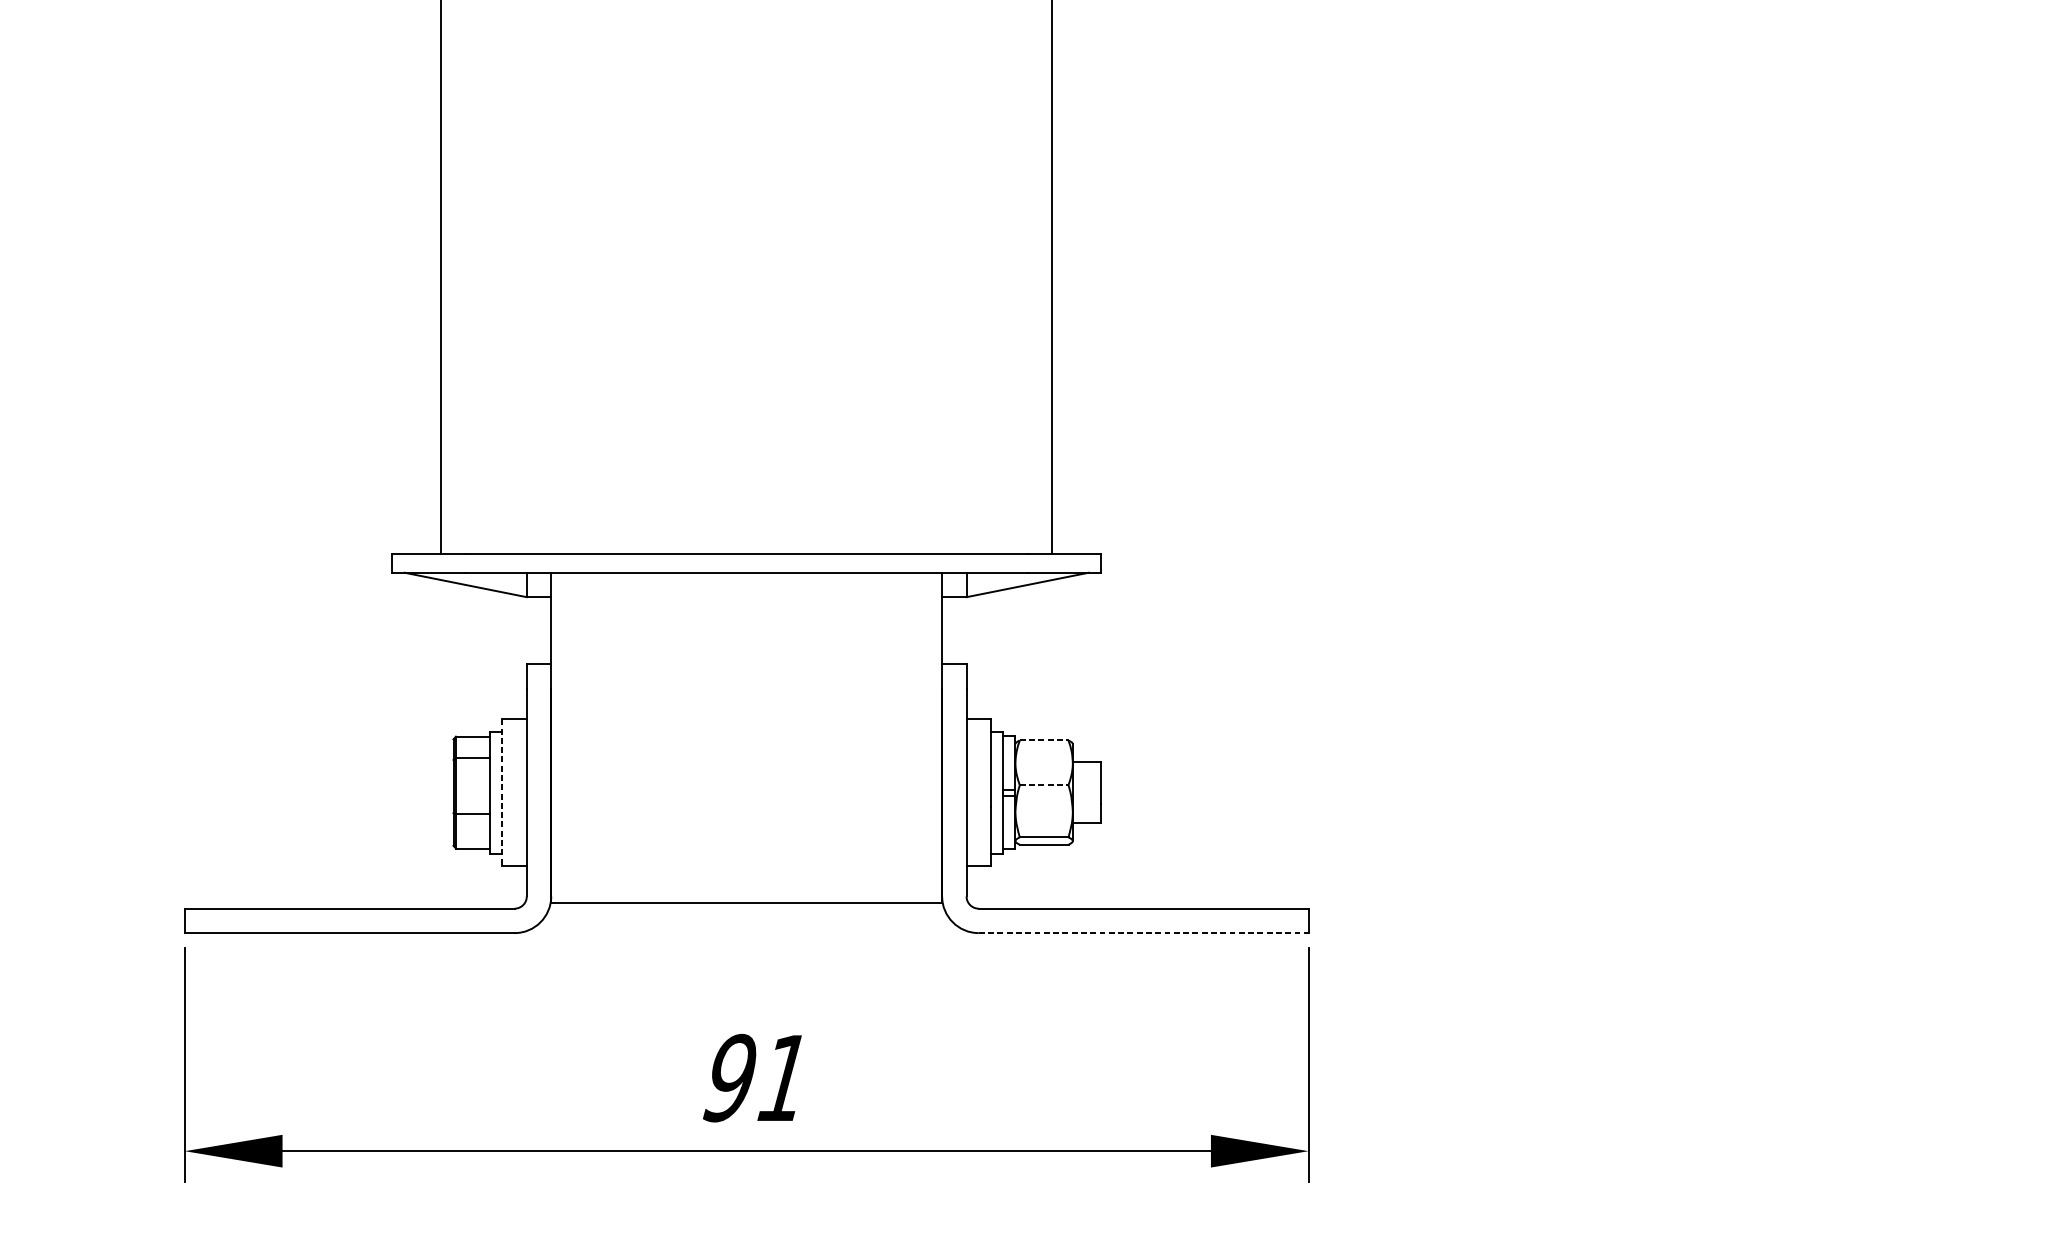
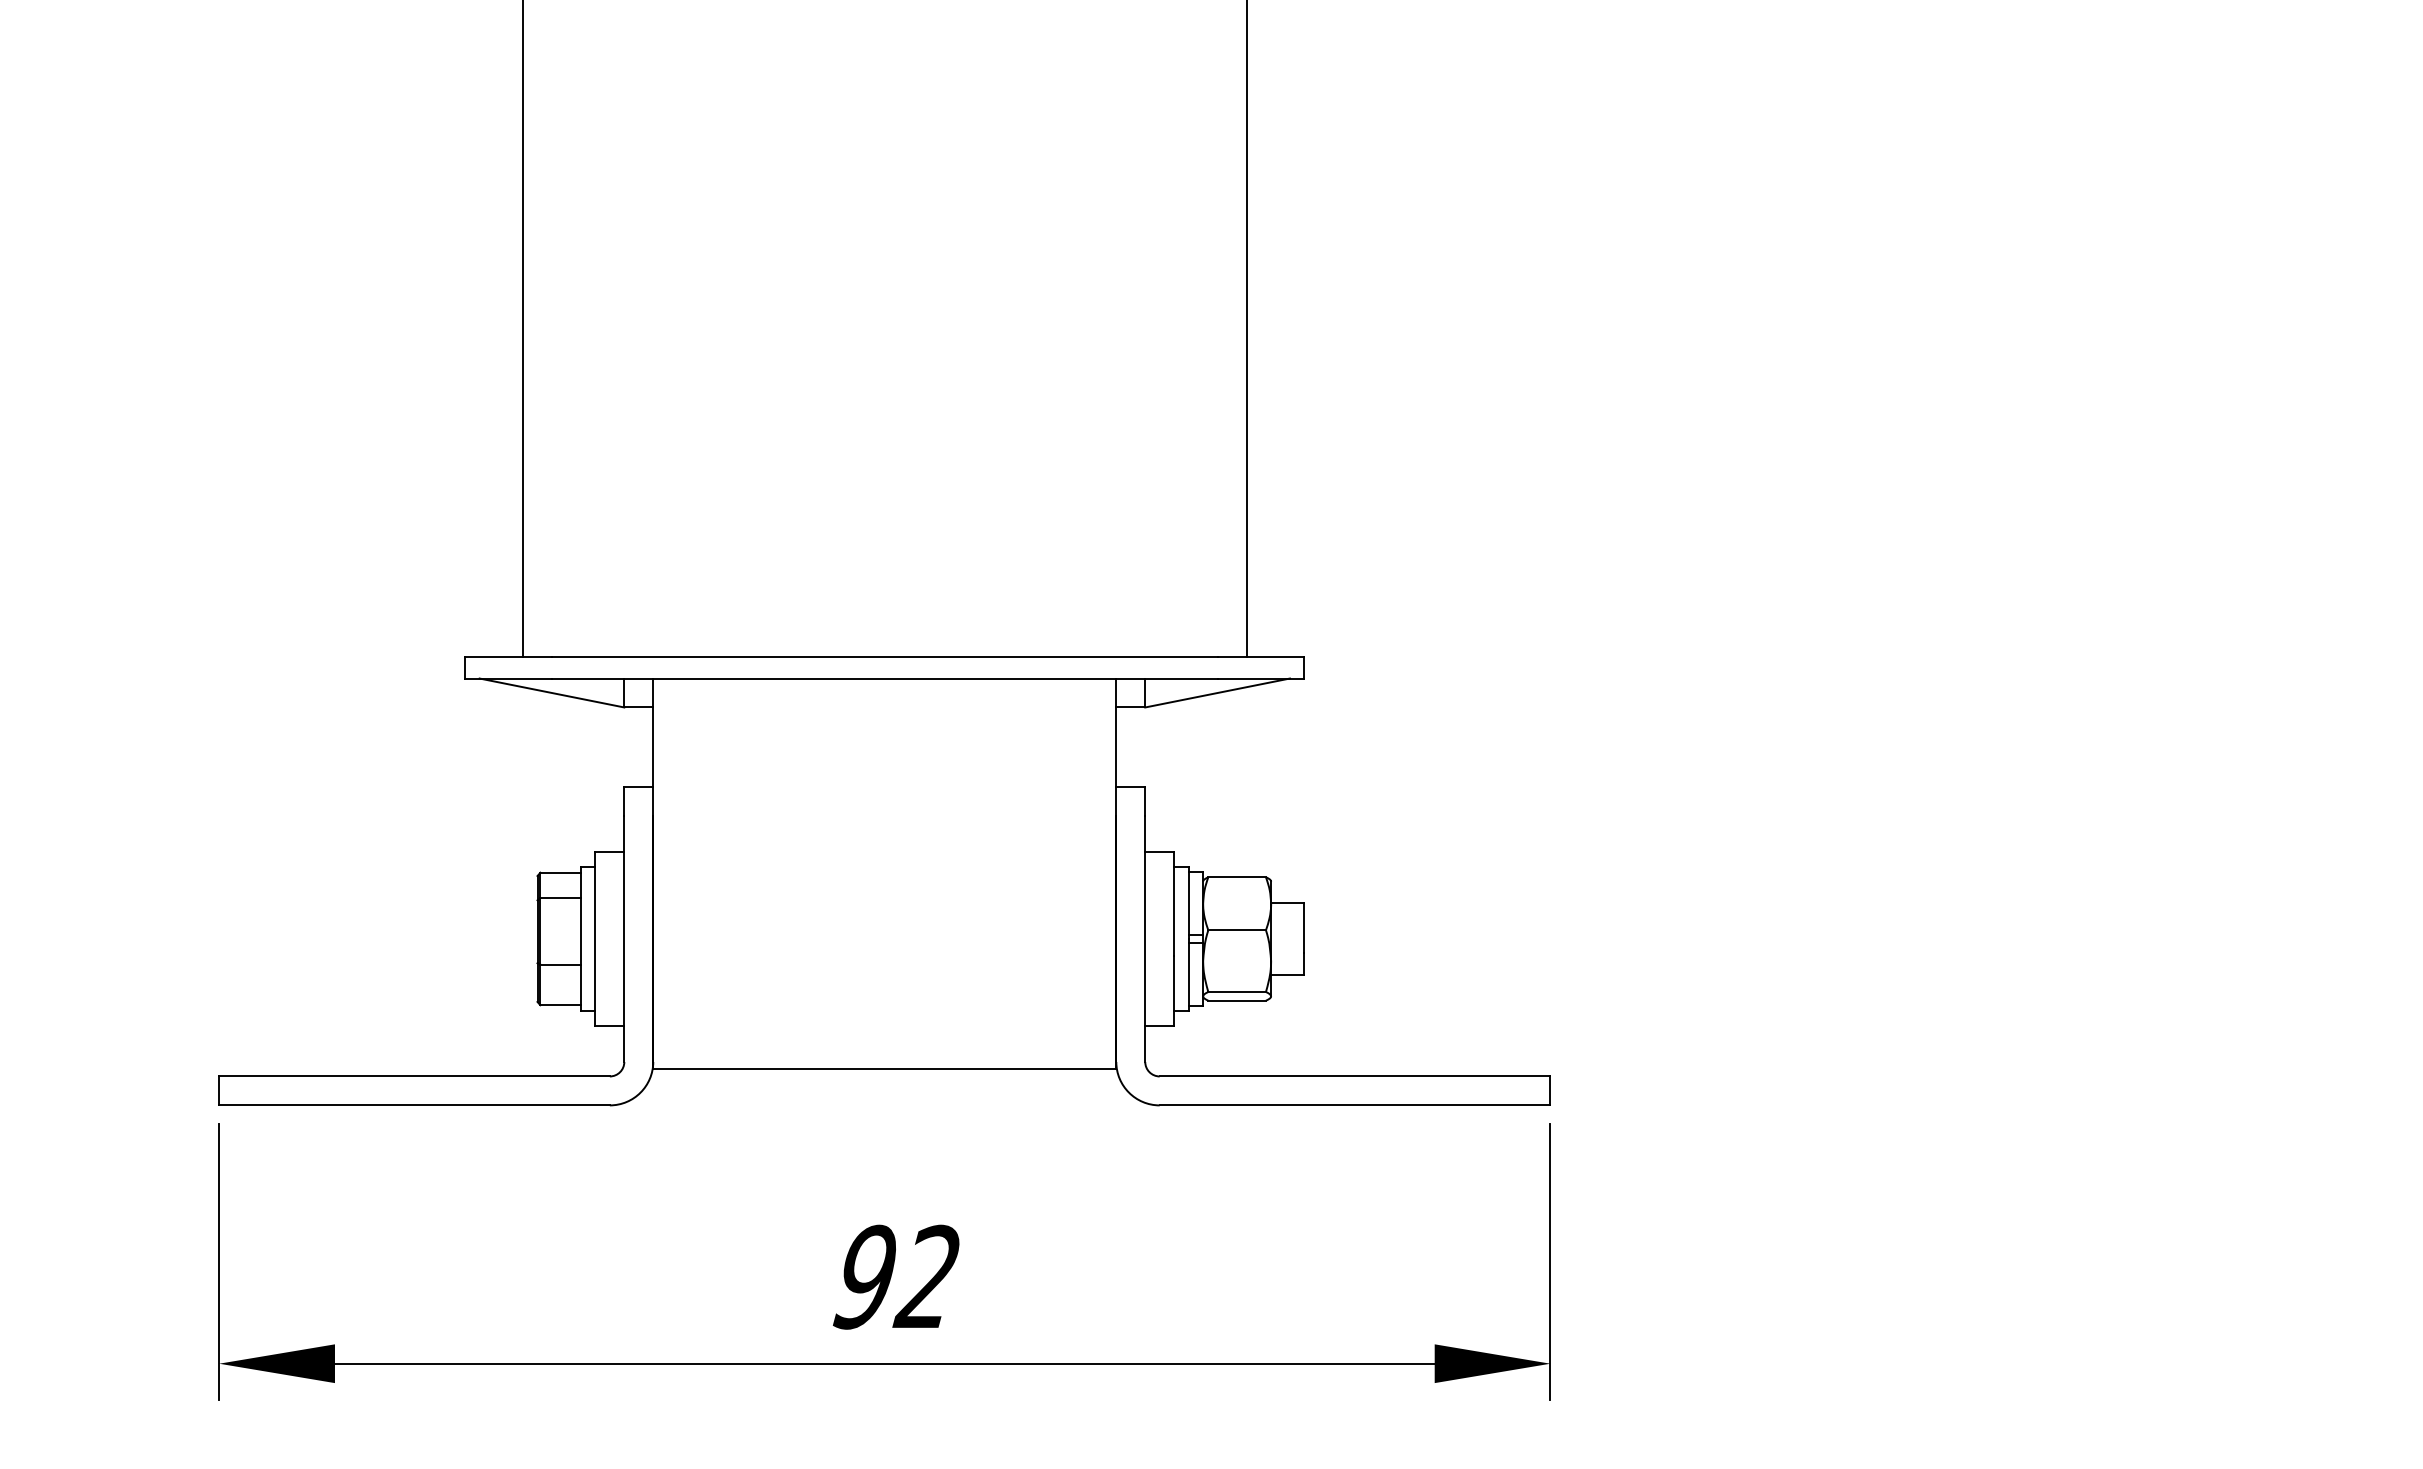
line: (1044, 740) -> (1237, 877), dashed -> solid
line: (1044, 785) -> (1237, 930), dashed -> solid
line: (502, 793) -> (595, 939), dashed -> solid
line: (1144, 933) -> (1355, 1105), dashed -> solid
text: (781, 1076) -> (925, 1275), 91 -> 92

